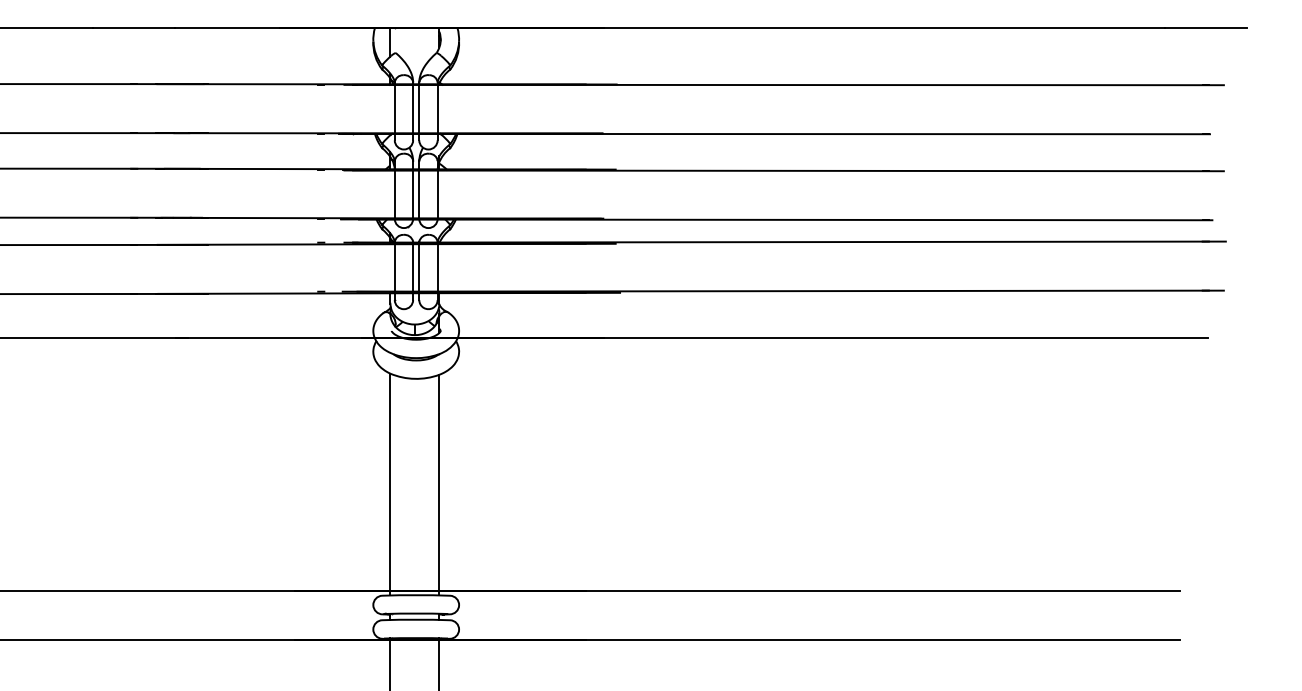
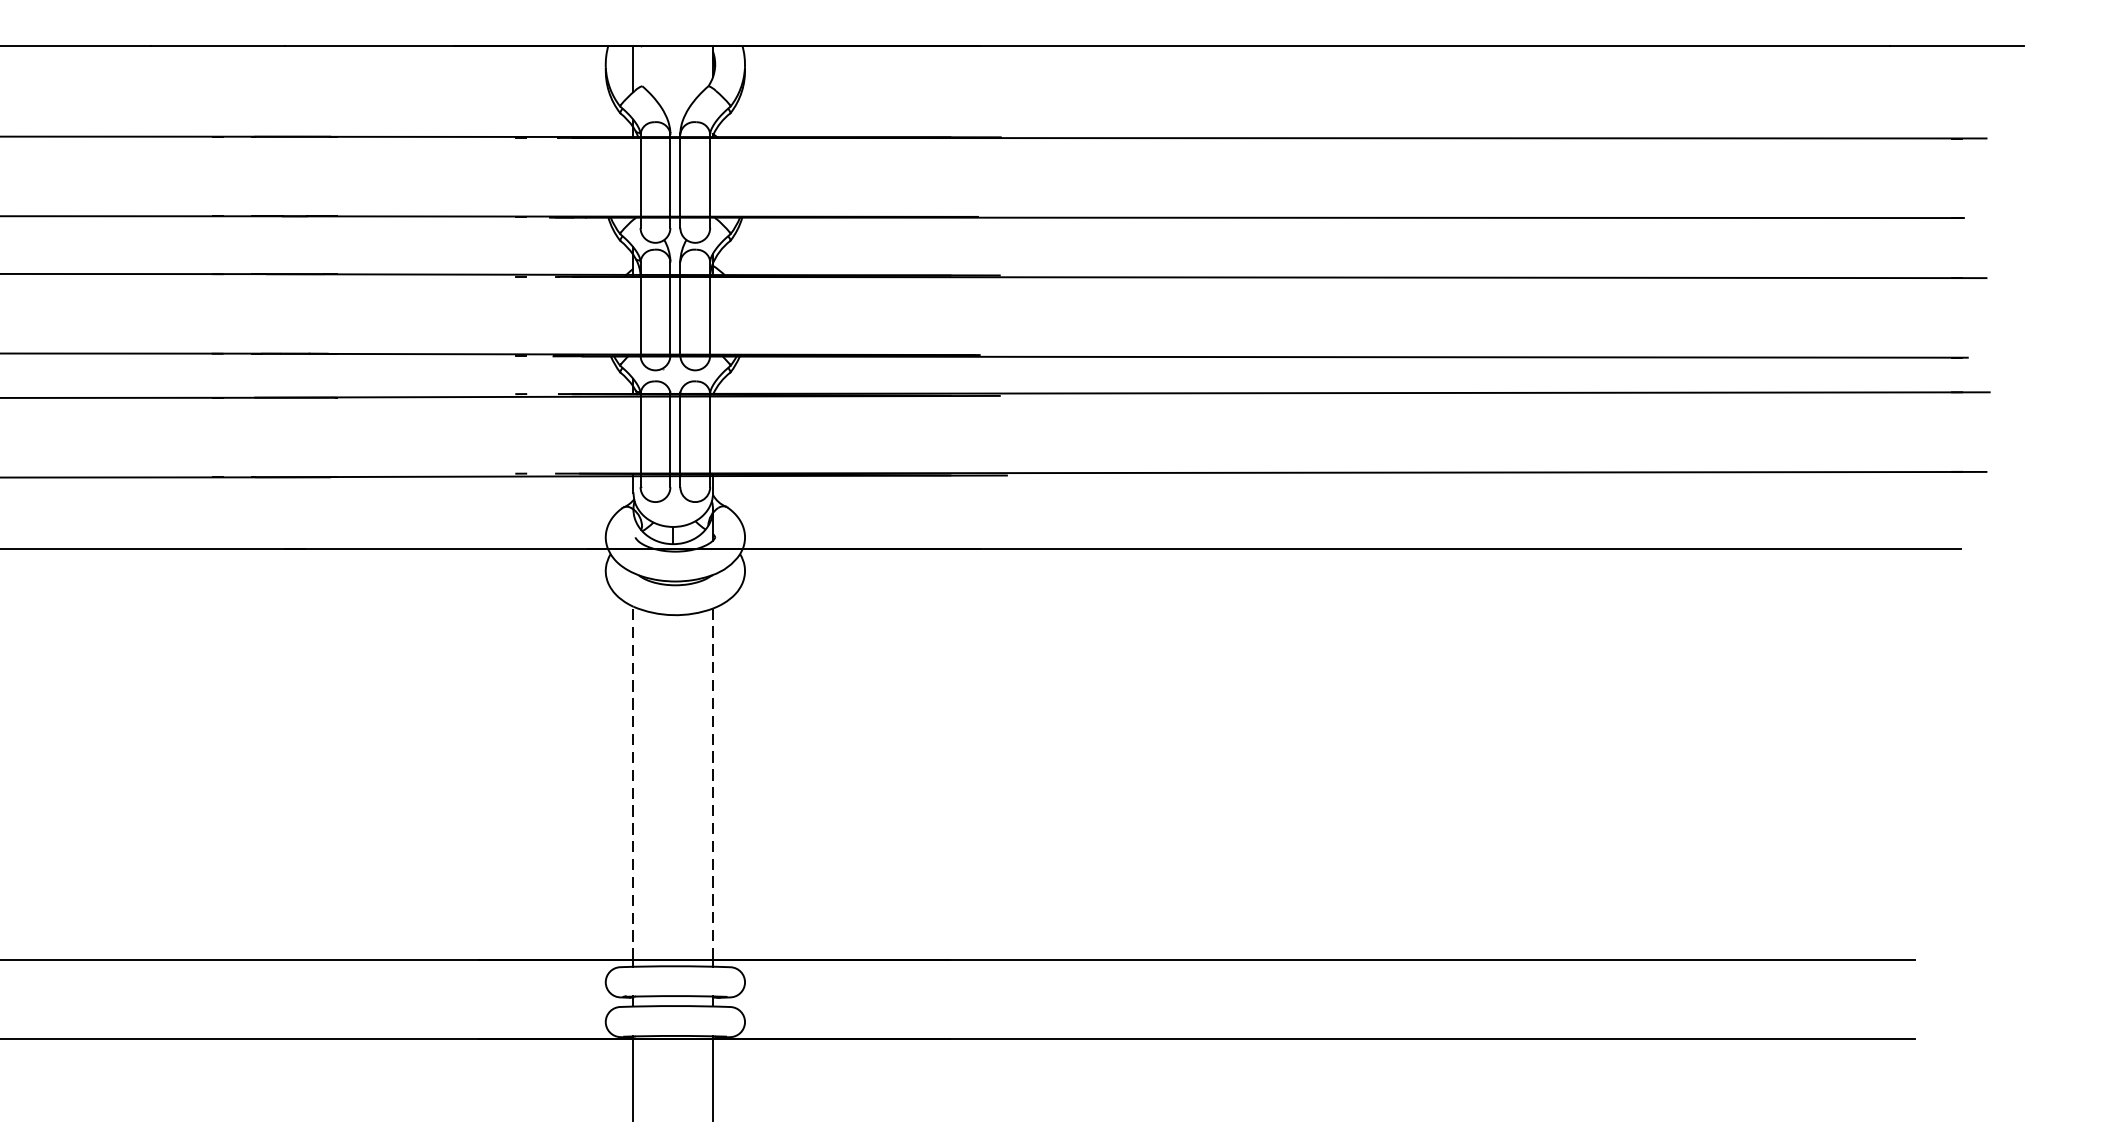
line: (390, 482) -> (633, 783), solid -> dashed
line: (439, 483) -> (713, 785), solid -> dashed

